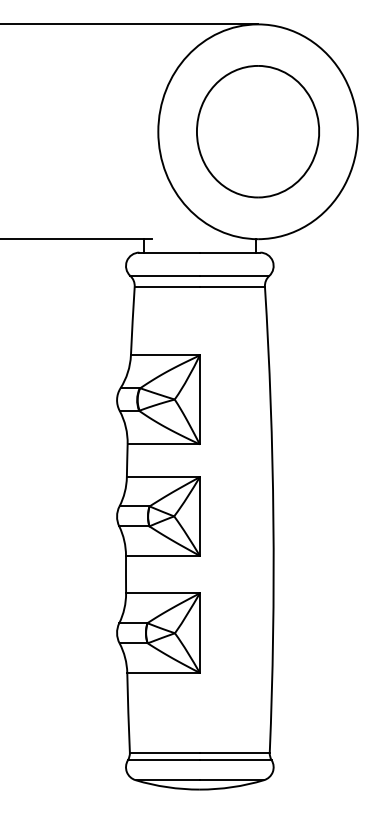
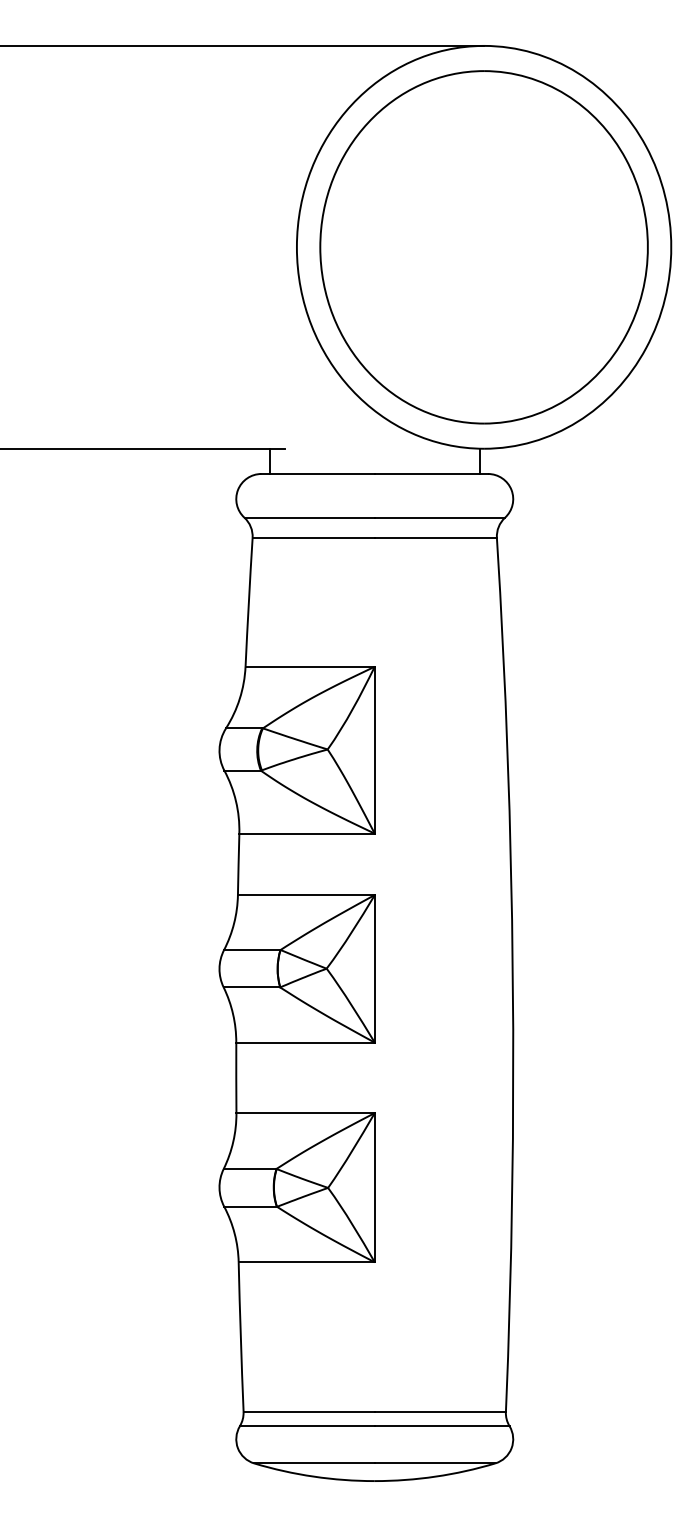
part: (257, 131) -> (482, 246), size x1.43

